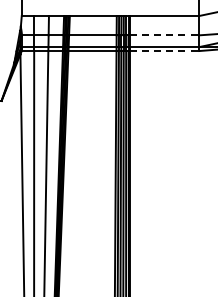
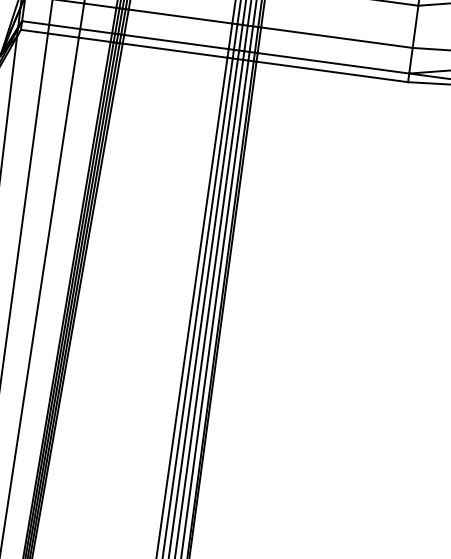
line: (164, 35) -> (336, 38), dashed -> solid
line: (164, 51) -> (331, 72), dashed -> solid

